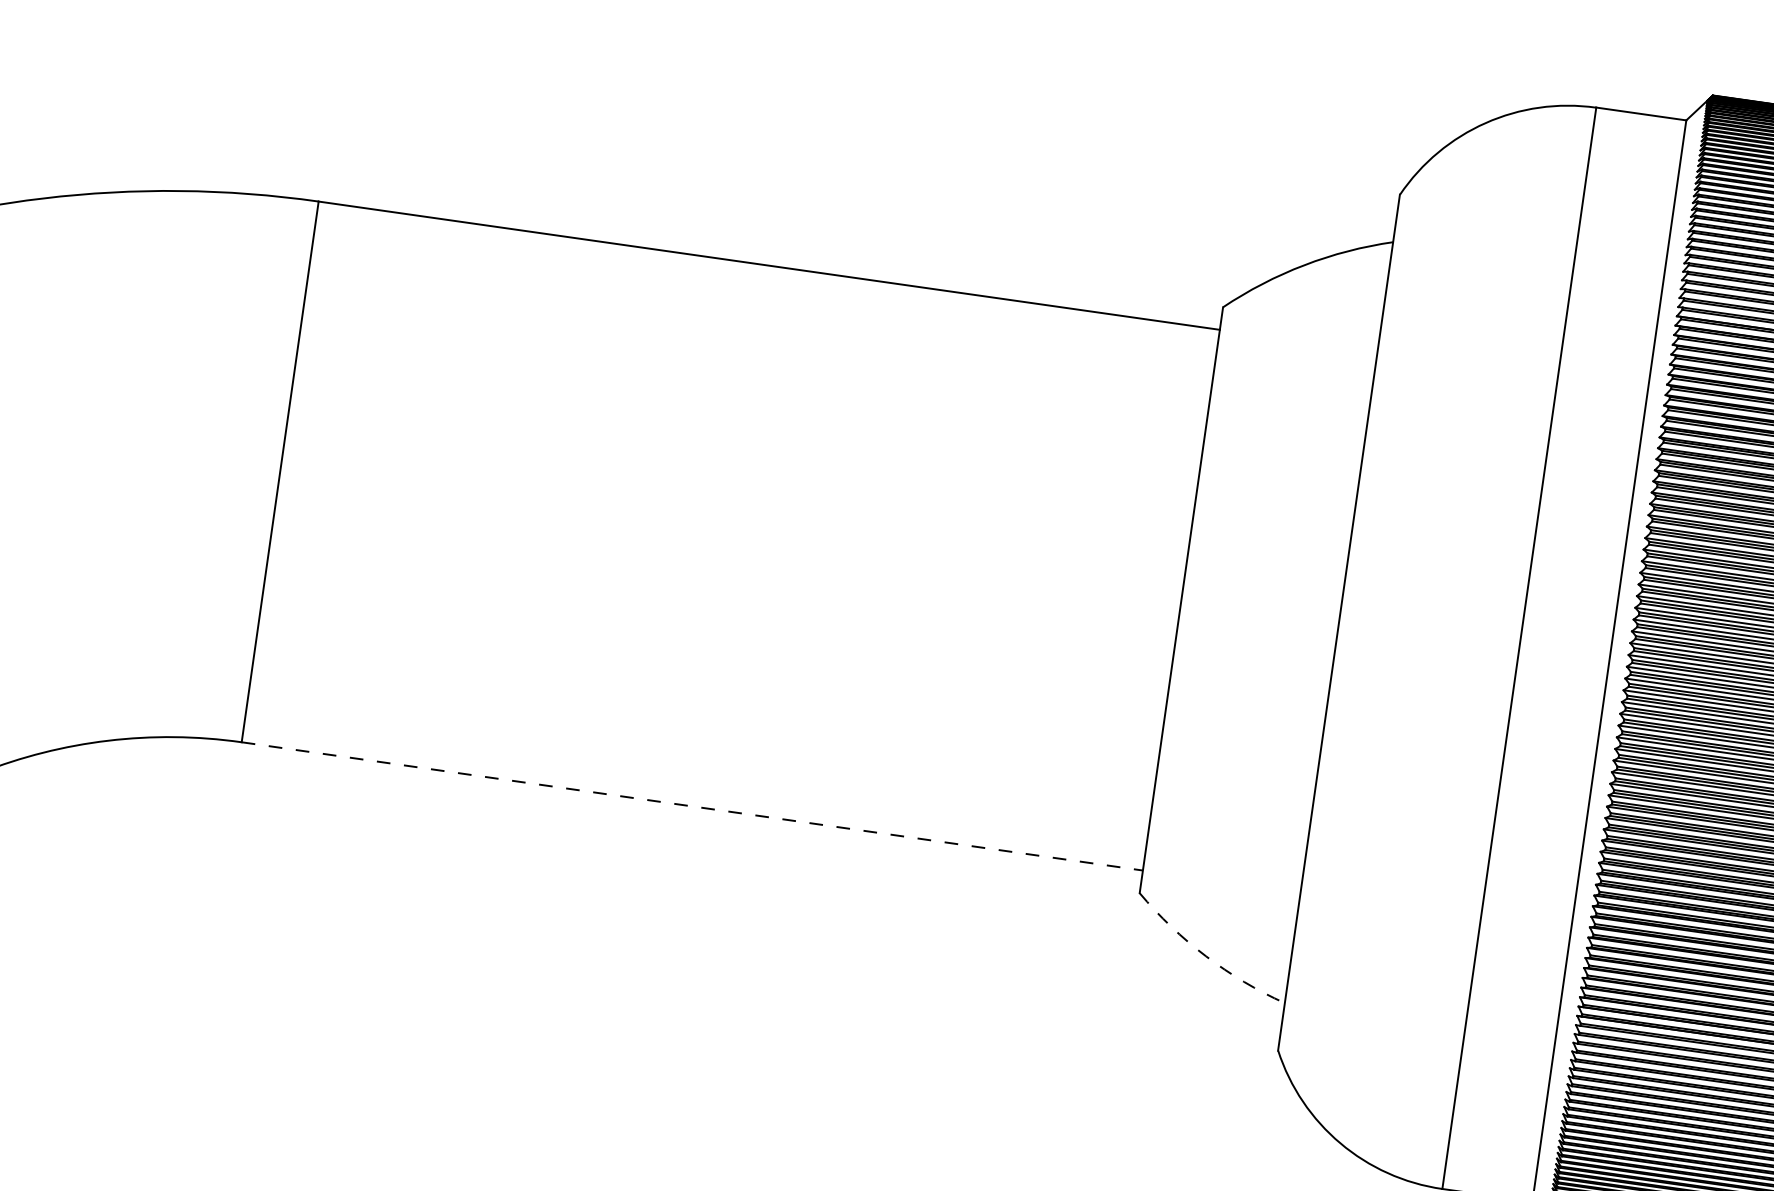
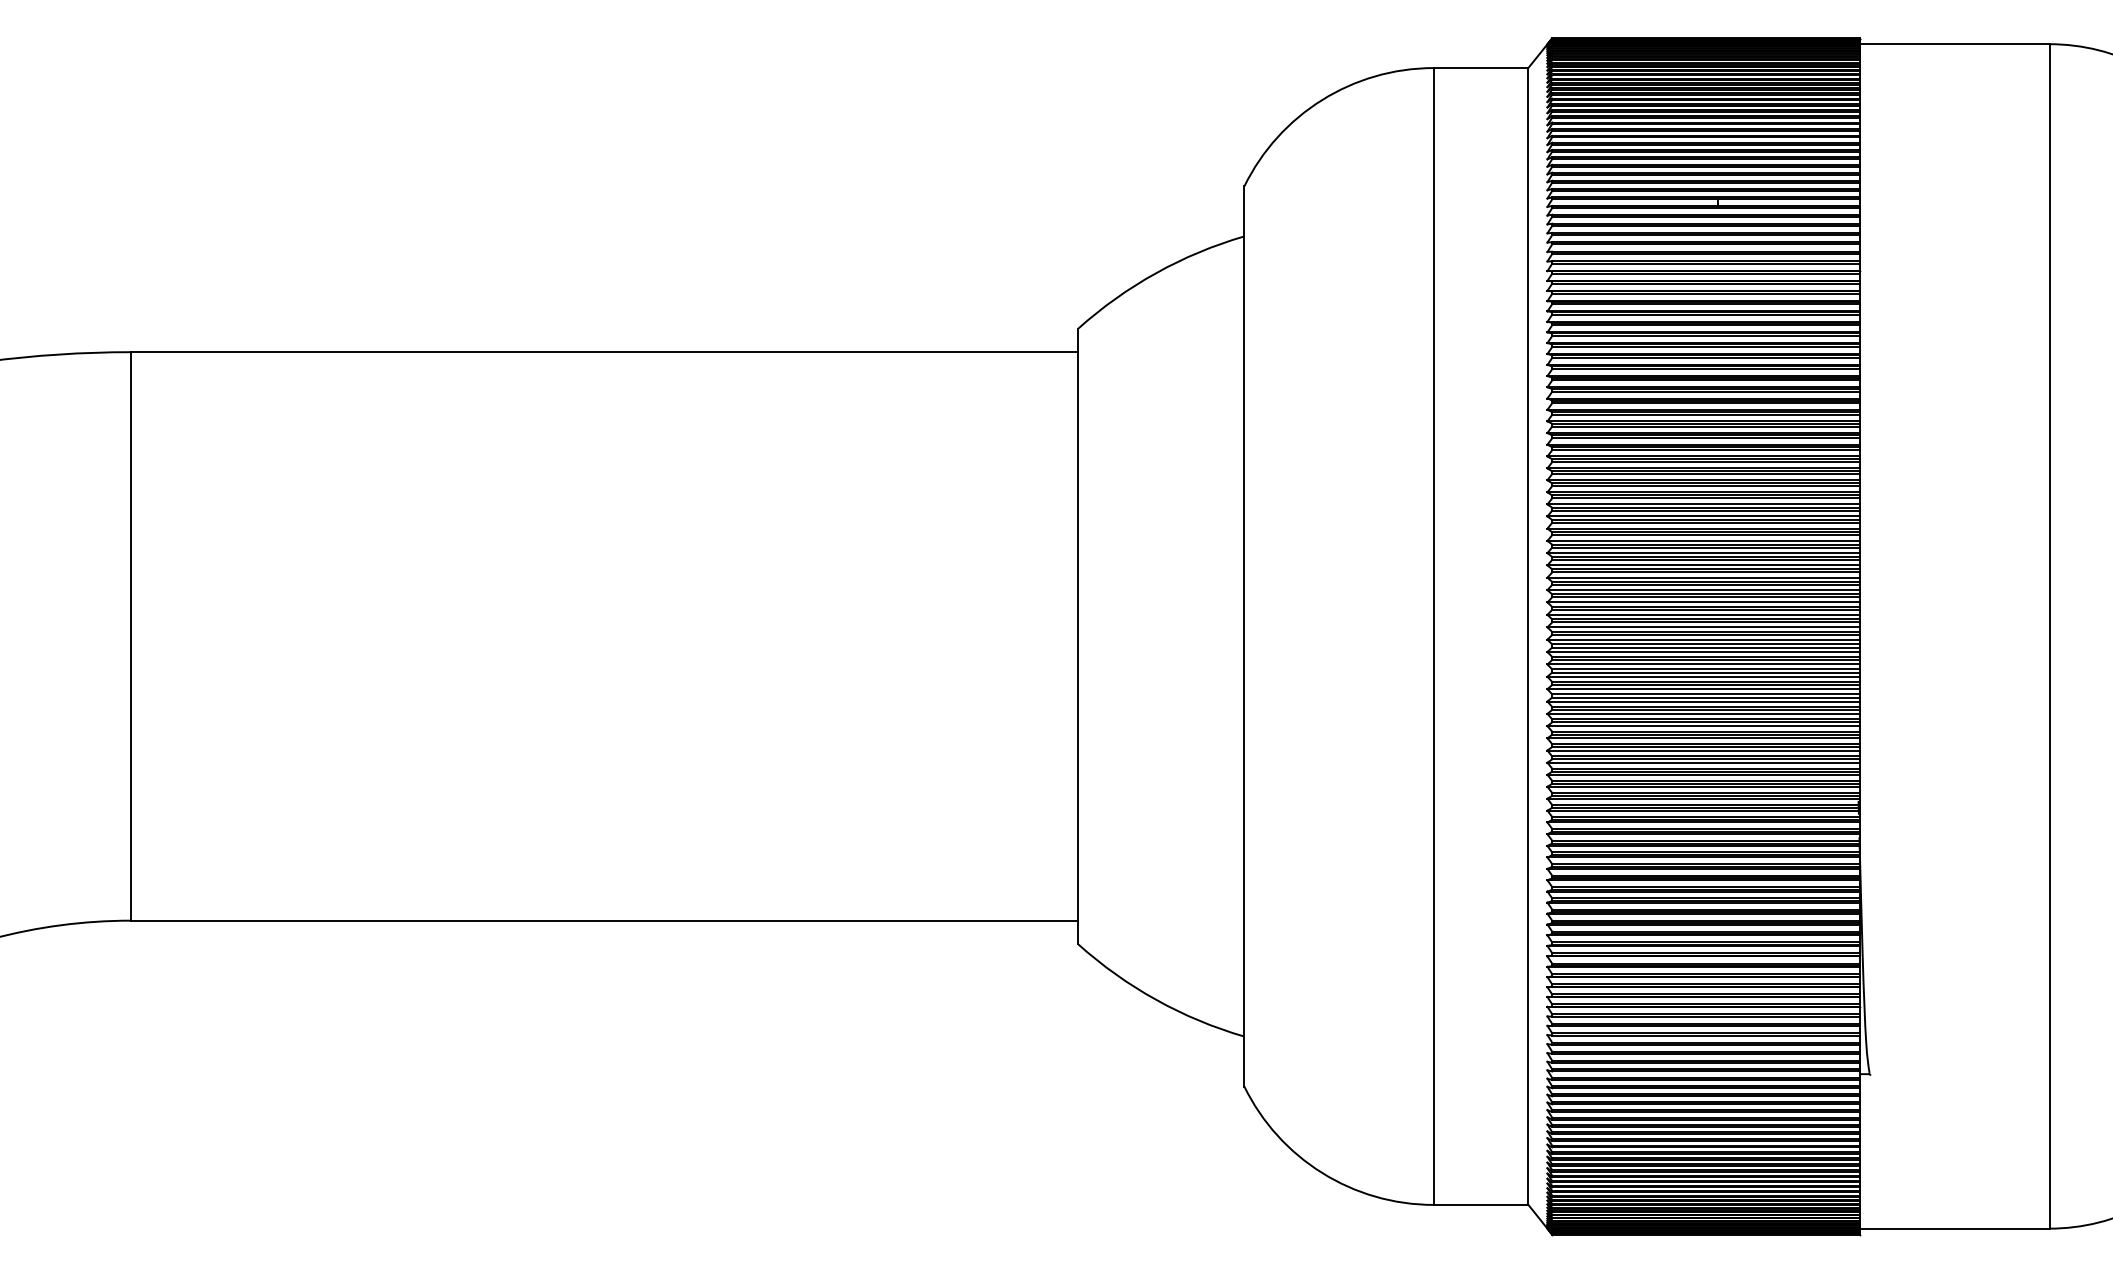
line: (692, 806) -> (604, 920), dashed -> solid
arc: (1206, 956) -> (1156, 999), dashed -> solid

